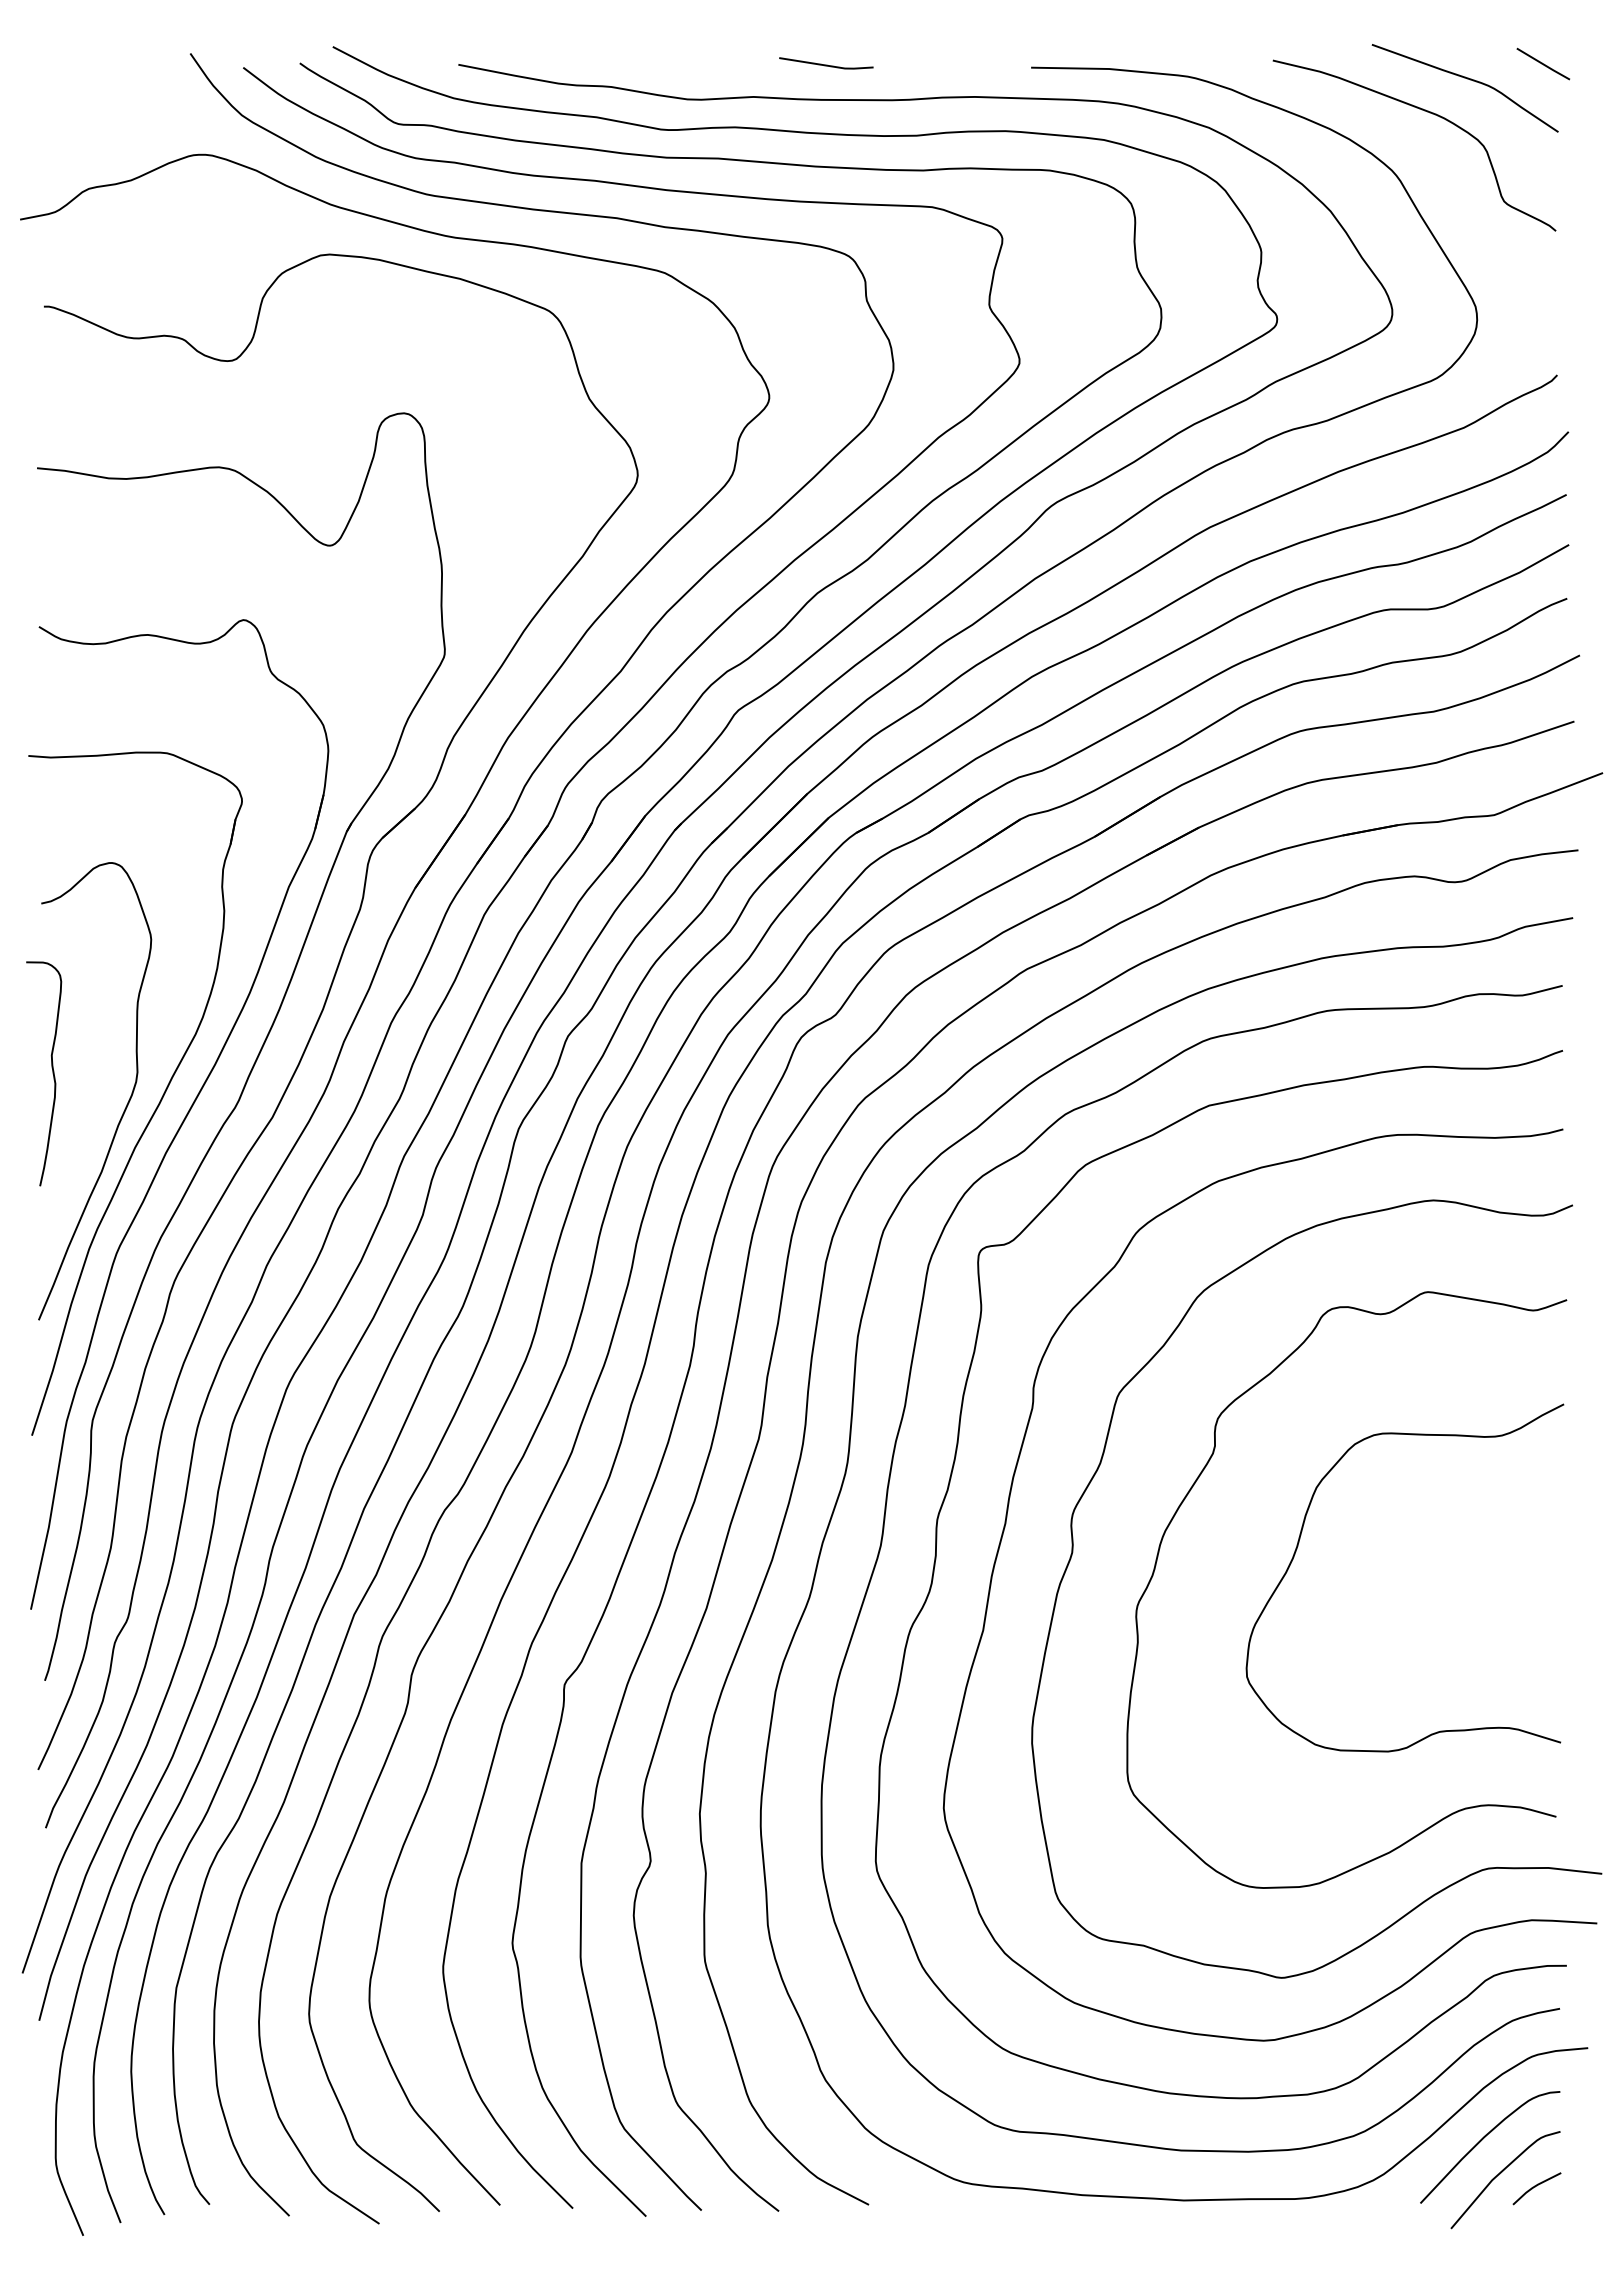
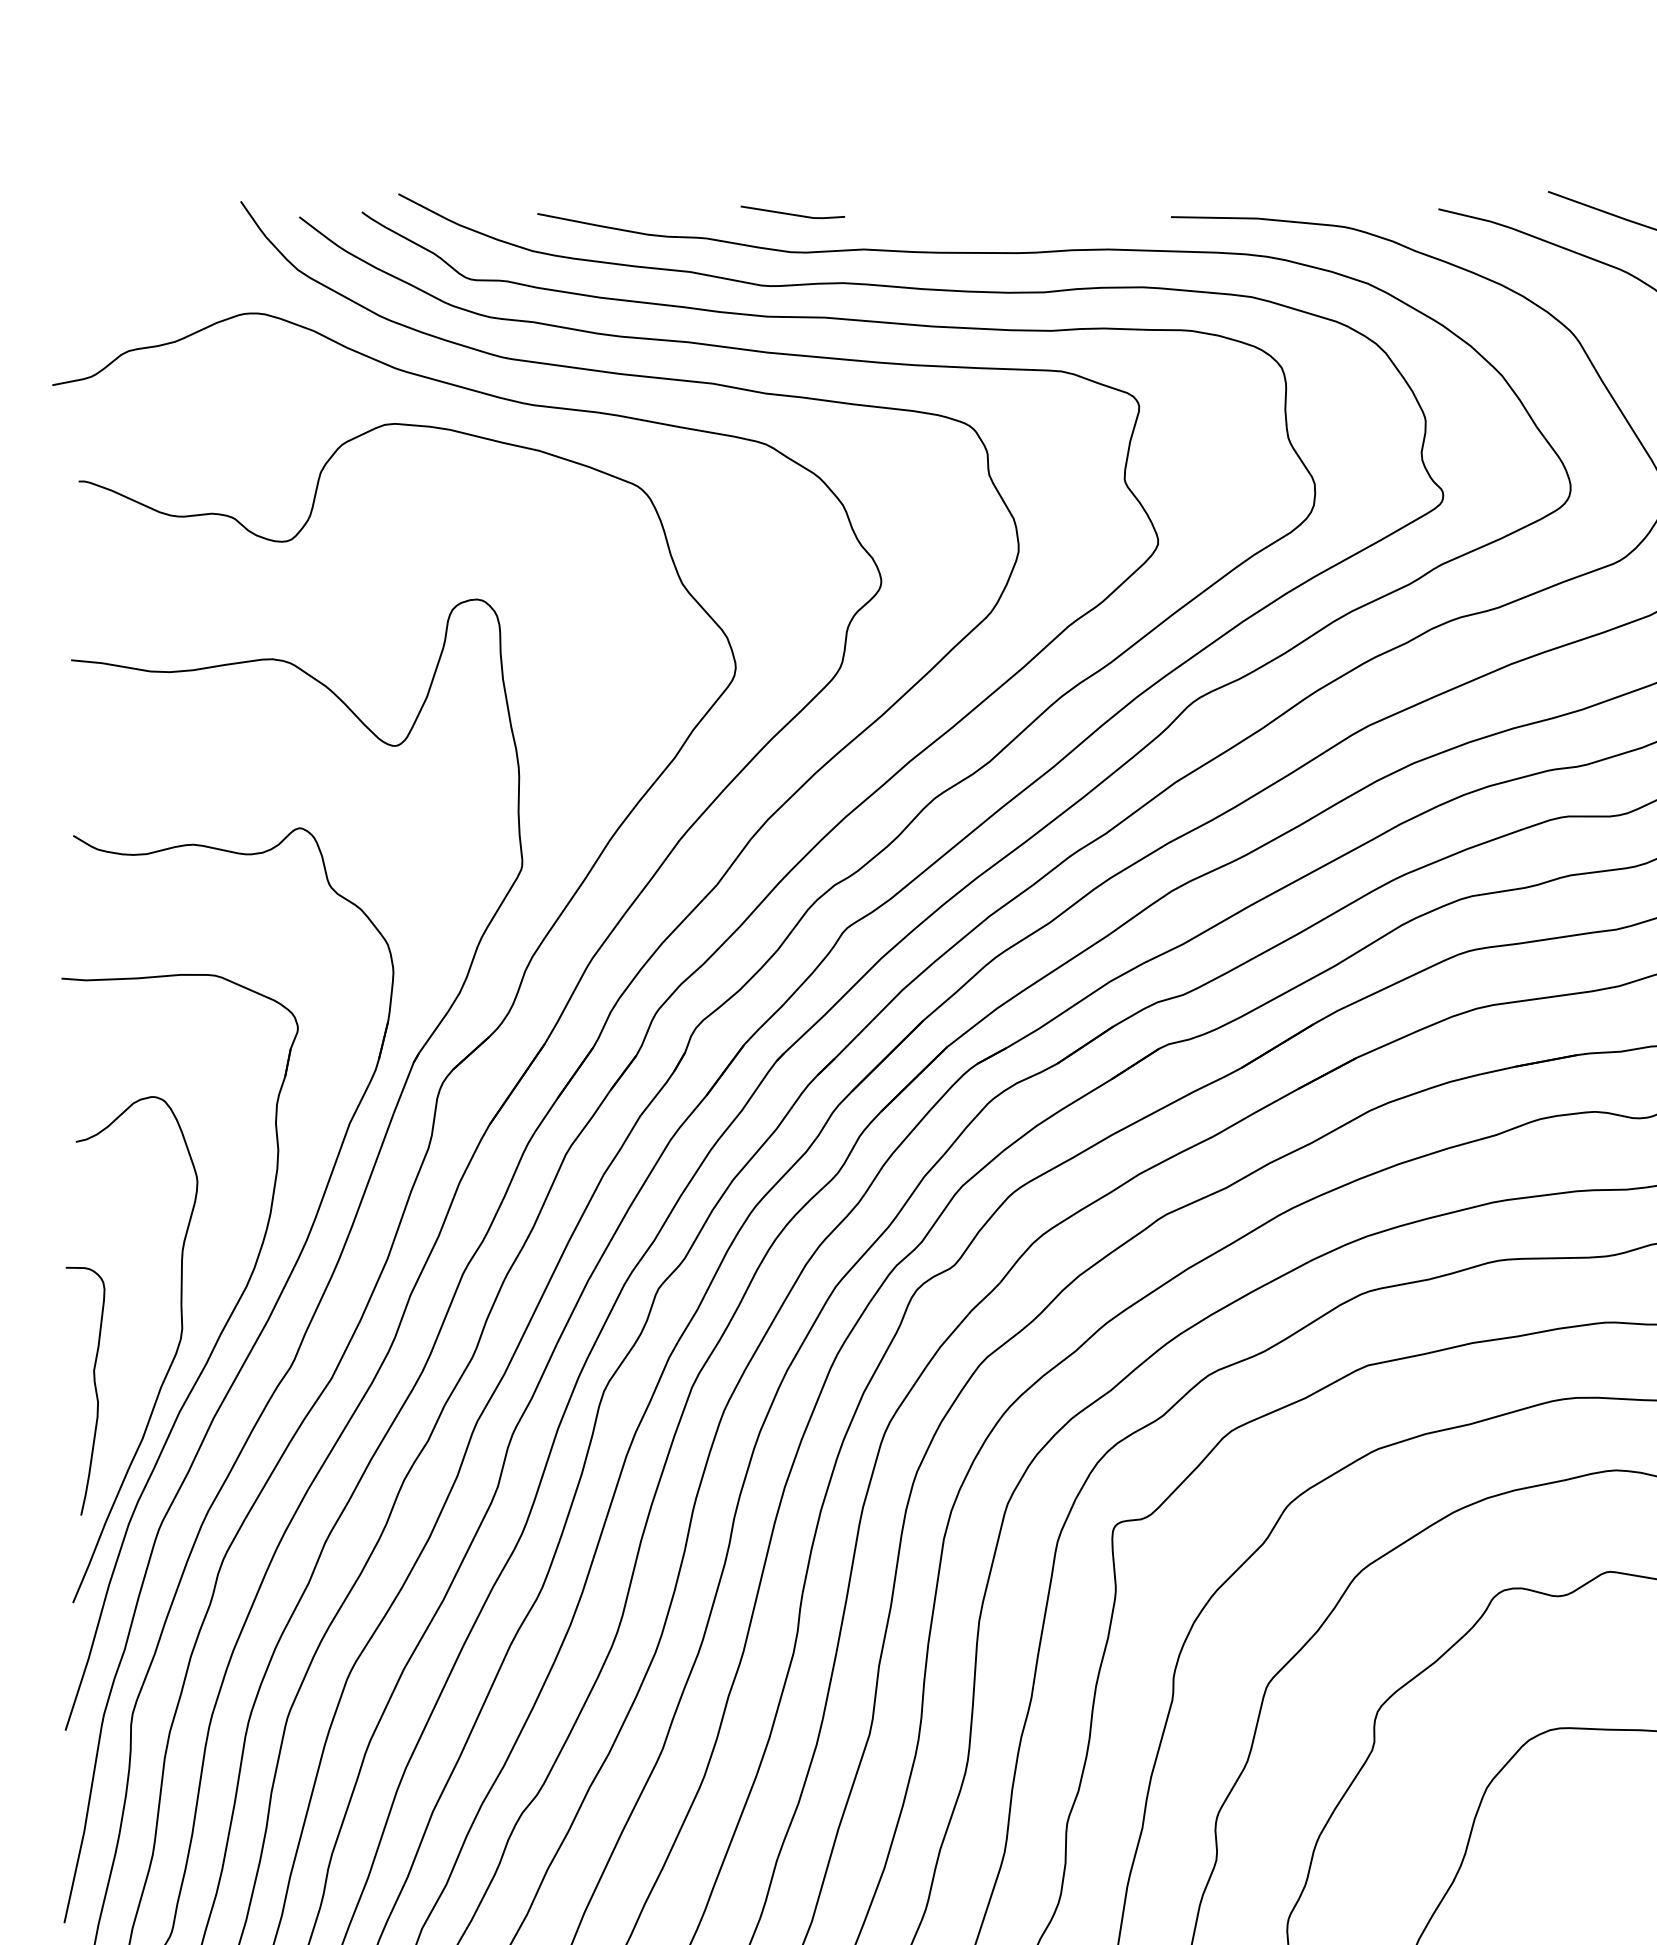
line: (826, 64) -> (793, 213), moved
curve: (52, 1073) -> (94, 1390), moved

